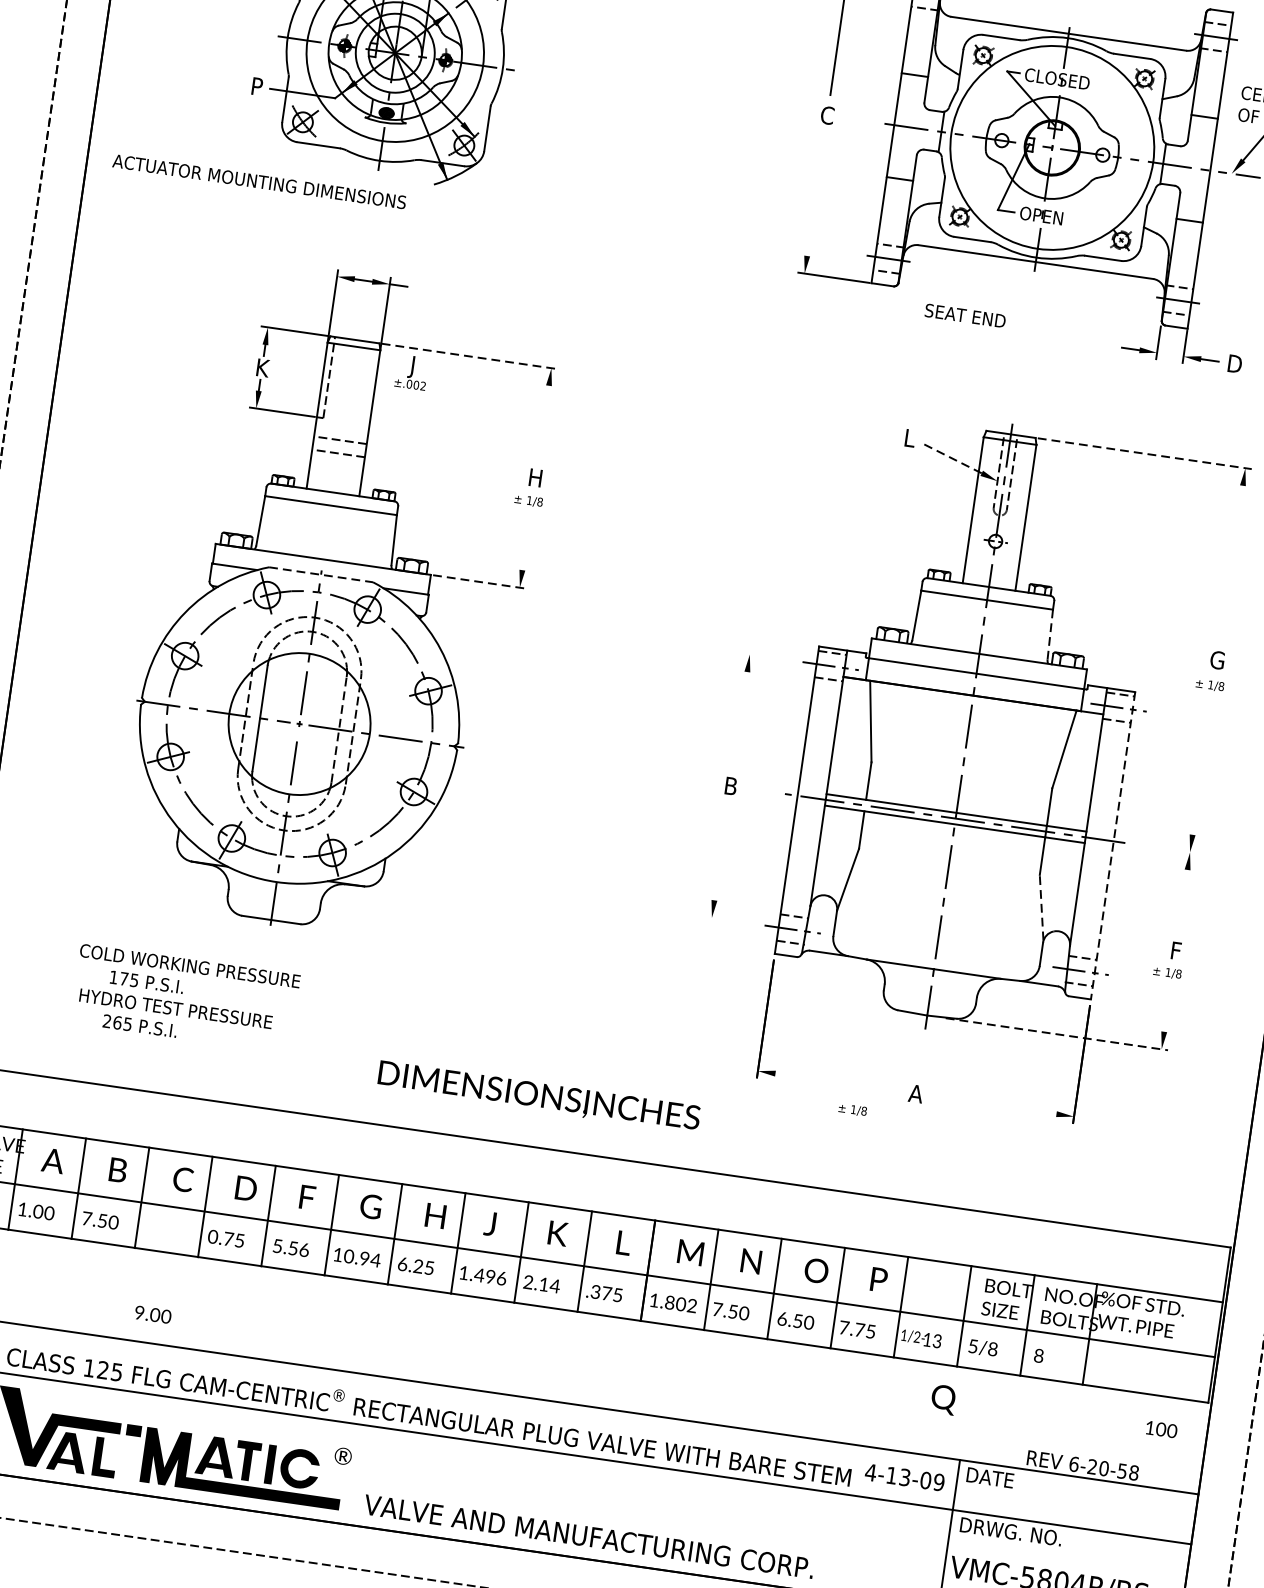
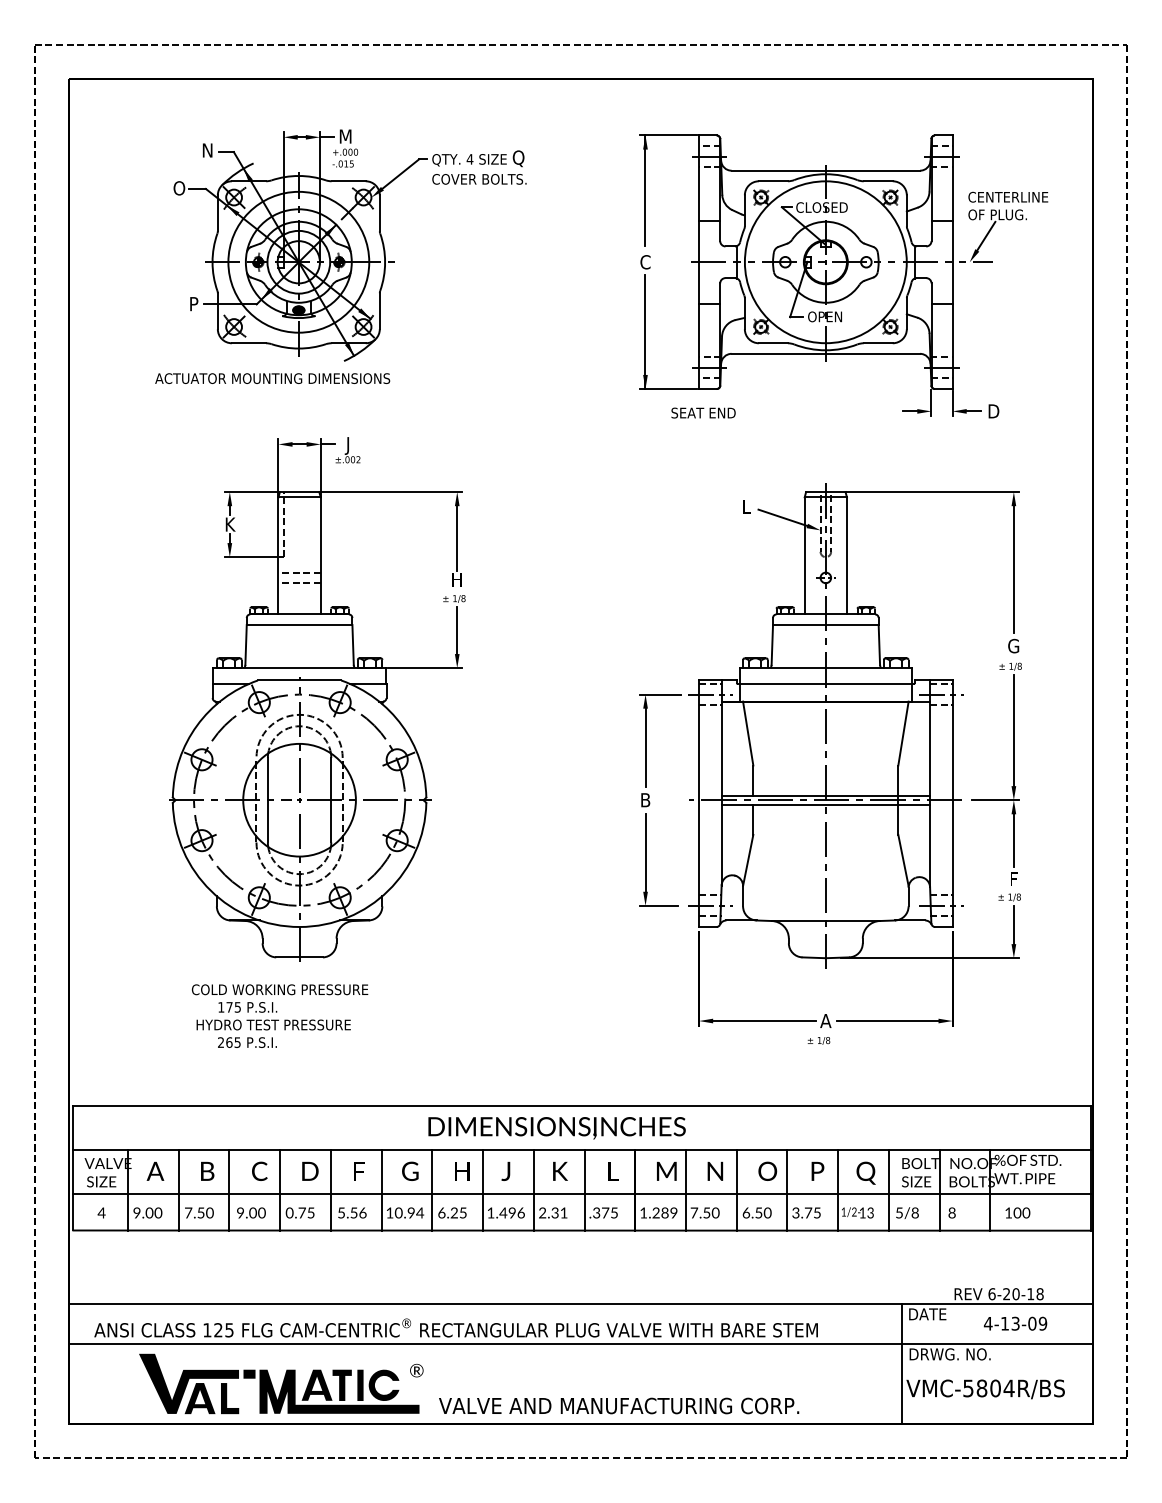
text: (259, 181) -> (272, 378), moved
line: (815, 201) -> (645, 331), added
text: (965, 315) -> (703, 412), moved
line: (469, 356) -> (391, 492), dashed -> solid
text: (411, 372) -> (347, 450), moved
line: (543, 426) -> (457, 538), added
line: (1145, 454) -> (933, 492), dashed -> solid
line: (952, 458) -> (782, 517), dashed -> solid
line: (526, 540) -> (457, 630), added
line: (1231, 564) -> (1013, 569), added
line: (320, 574) -> (299, 680), dashed -> solid
line: (480, 582) -> (425, 668), dashed -> solid
line: (1050, 634) -> (879, 644), dashed -> solid
line: (768, 657) -> (660, 694), added
line: (740, 720) -> (645, 747), added
line: (339, 728) -> (331, 799), dashed -> solid
line: (1202, 765) -> (1013, 730), added
line: (1112, 846) -> (952, 804), dashed -> solid
line: (1167, 849) -> (995, 800), added
line: (721, 851) -> (645, 852), added
line: (1182, 902) -> (1013, 840), added
line: (1041, 906) -> (903, 859), dashed -> solid
line: (729, 919) -> (659, 905), added
text: (184, 998) -> (279, 1015), moved
line: (1167, 1008) -> (1013, 925), added
line: (1057, 1034) -> (930, 958), dashed -> solid
line: (839, 1083) -> (764, 1021), added
text: (538, 1097) -> (556, 1128), moved
line: (992, 1105) -> (887, 1021), added
text: (852, 1109) -> (818, 1040), moved
text: (22, 1208) -> (136, 1212), 1.00 -> 9.00
text: (549, 1284) -> (559, 1212), 2.14 -> 2.31
text: (680, 1304) -> (664, 1213), 1.802 -> 1.289
text: (153, 1314) -> (251, 1212), moved
text: (843, 1327) -> (795, 1212), 7.75 -> 3.75
text: (942, 1398) -> (865, 1172), moved
text: (1161, 1428) -> (1017, 1212), moved
text: (1122, 1471) -> (1030, 1294), 6-20-58 -> 6-20-18
text: (904, 1477) -> (1015, 1323), moved

